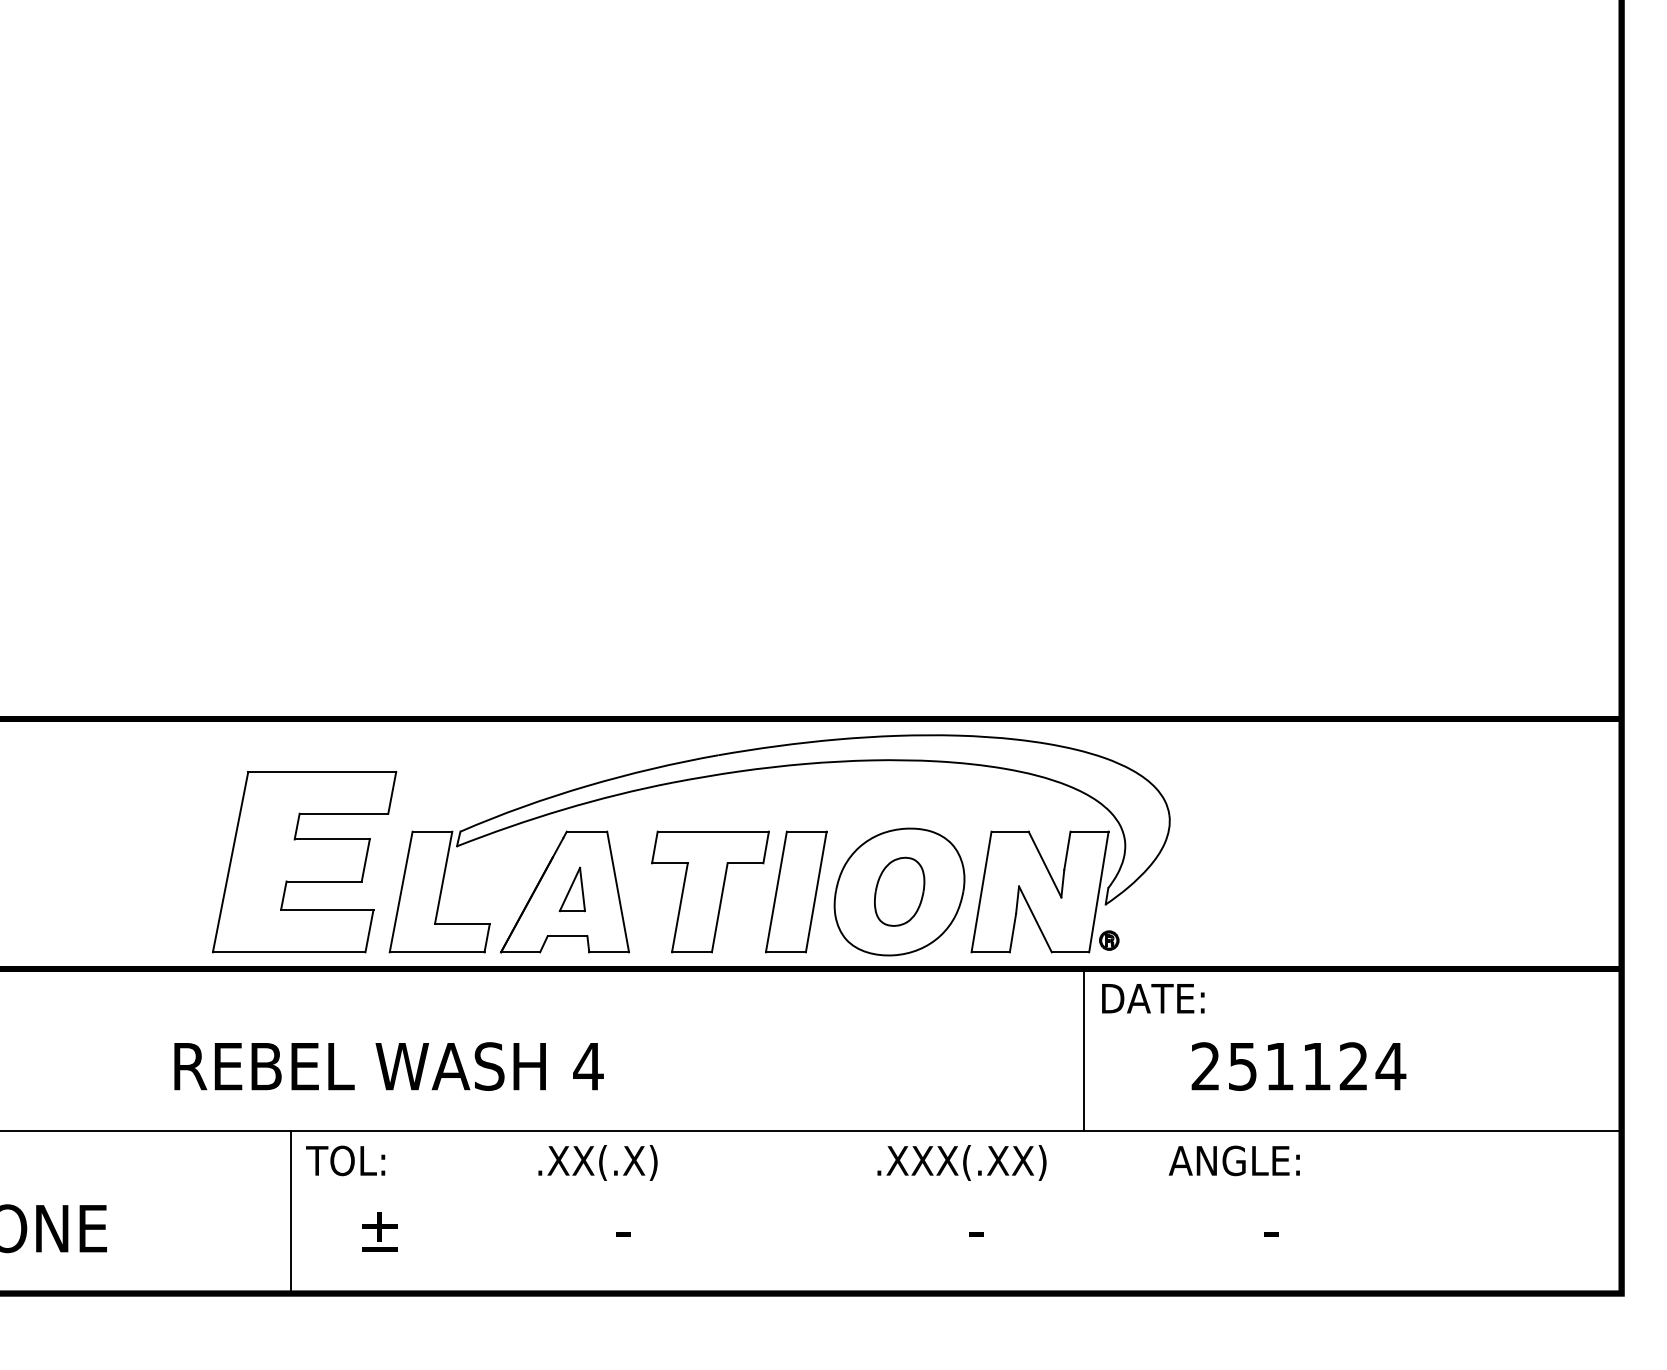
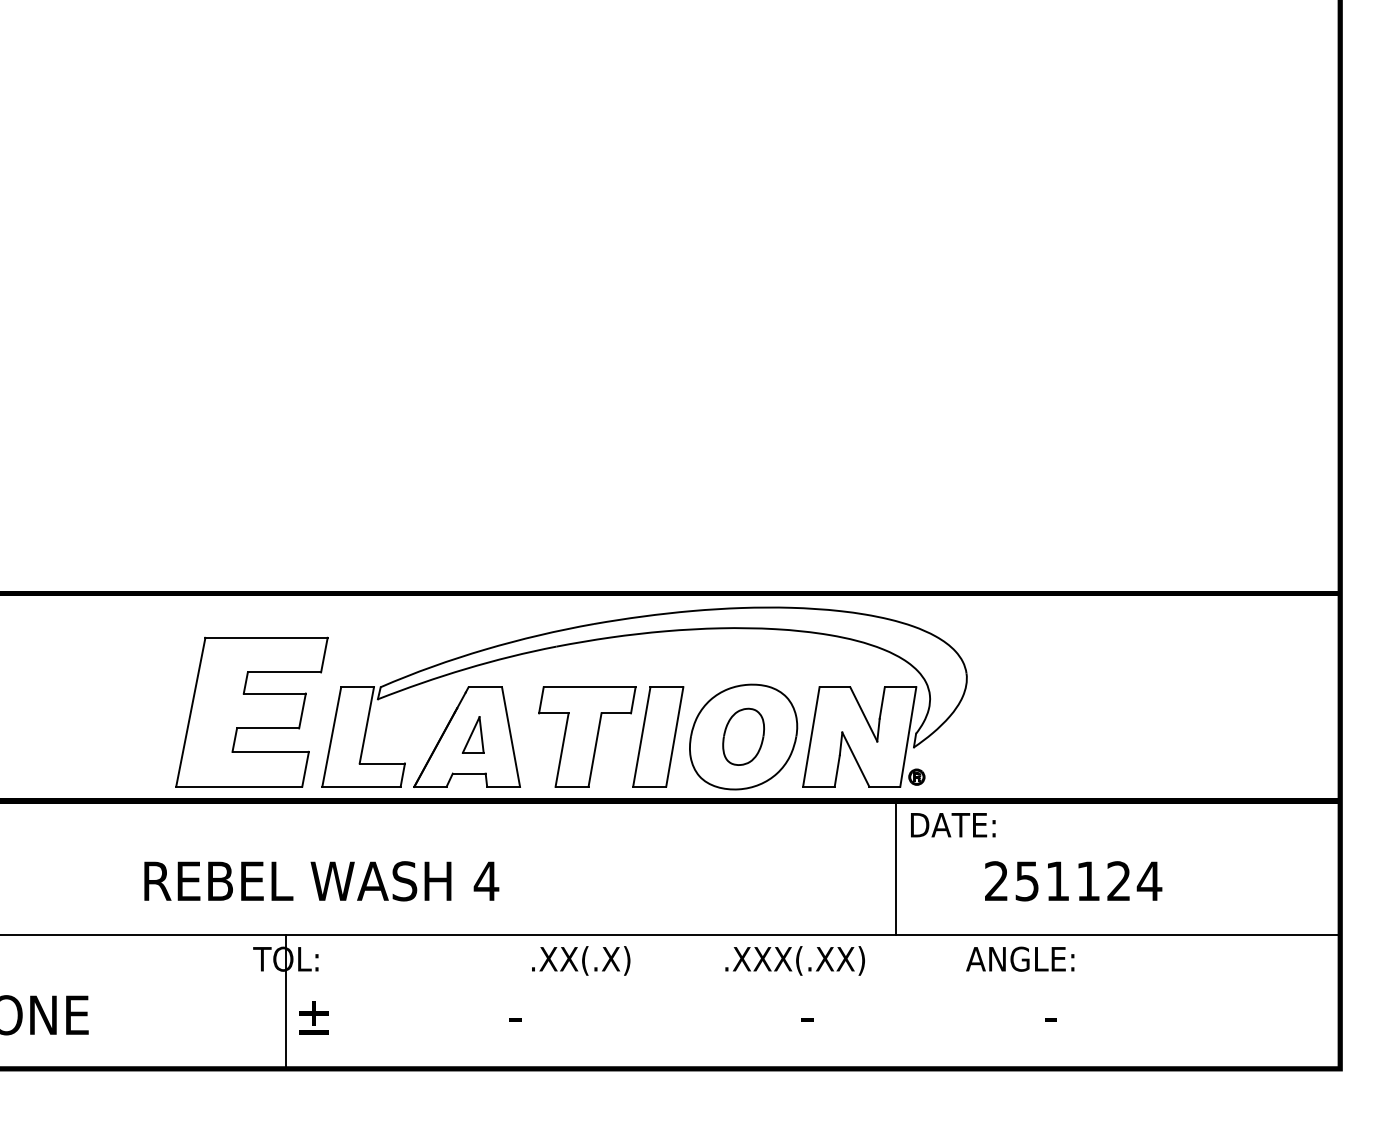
text: (597, 1162) -> (580, 960), moved
line: (291, 1212) -> (285, 1001), moved

